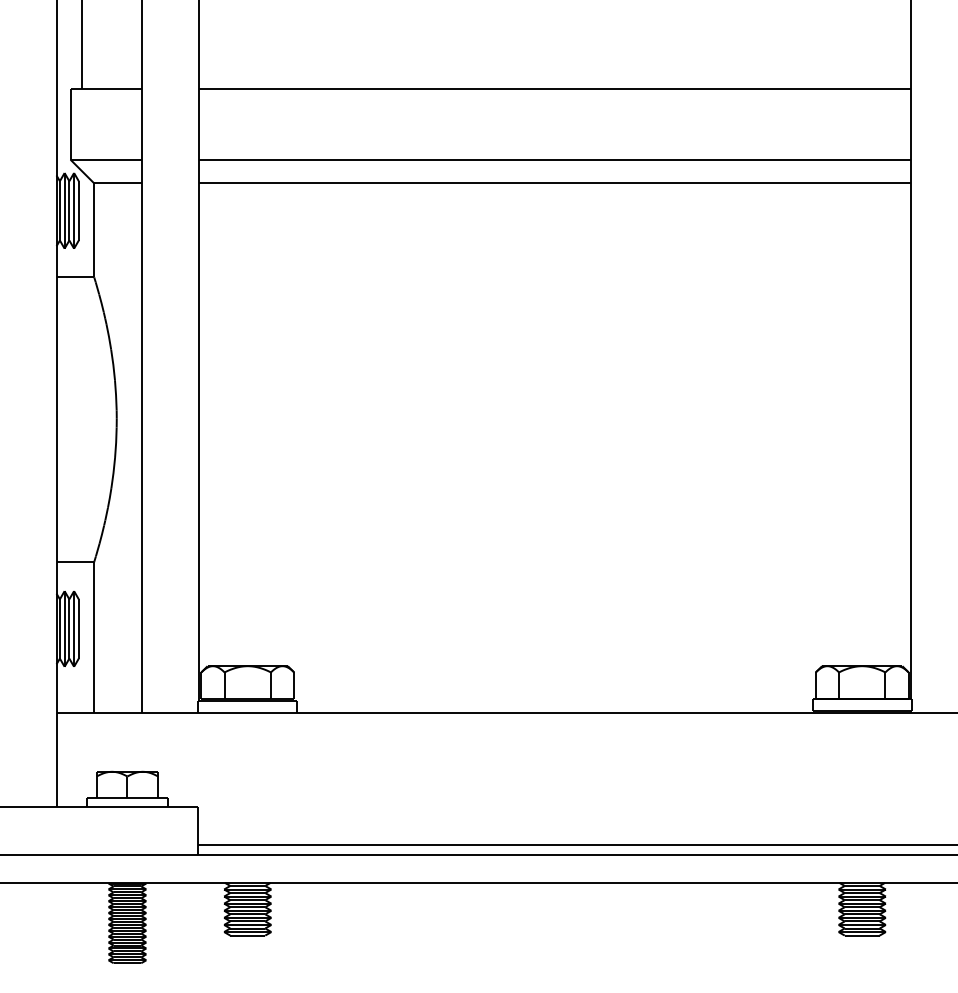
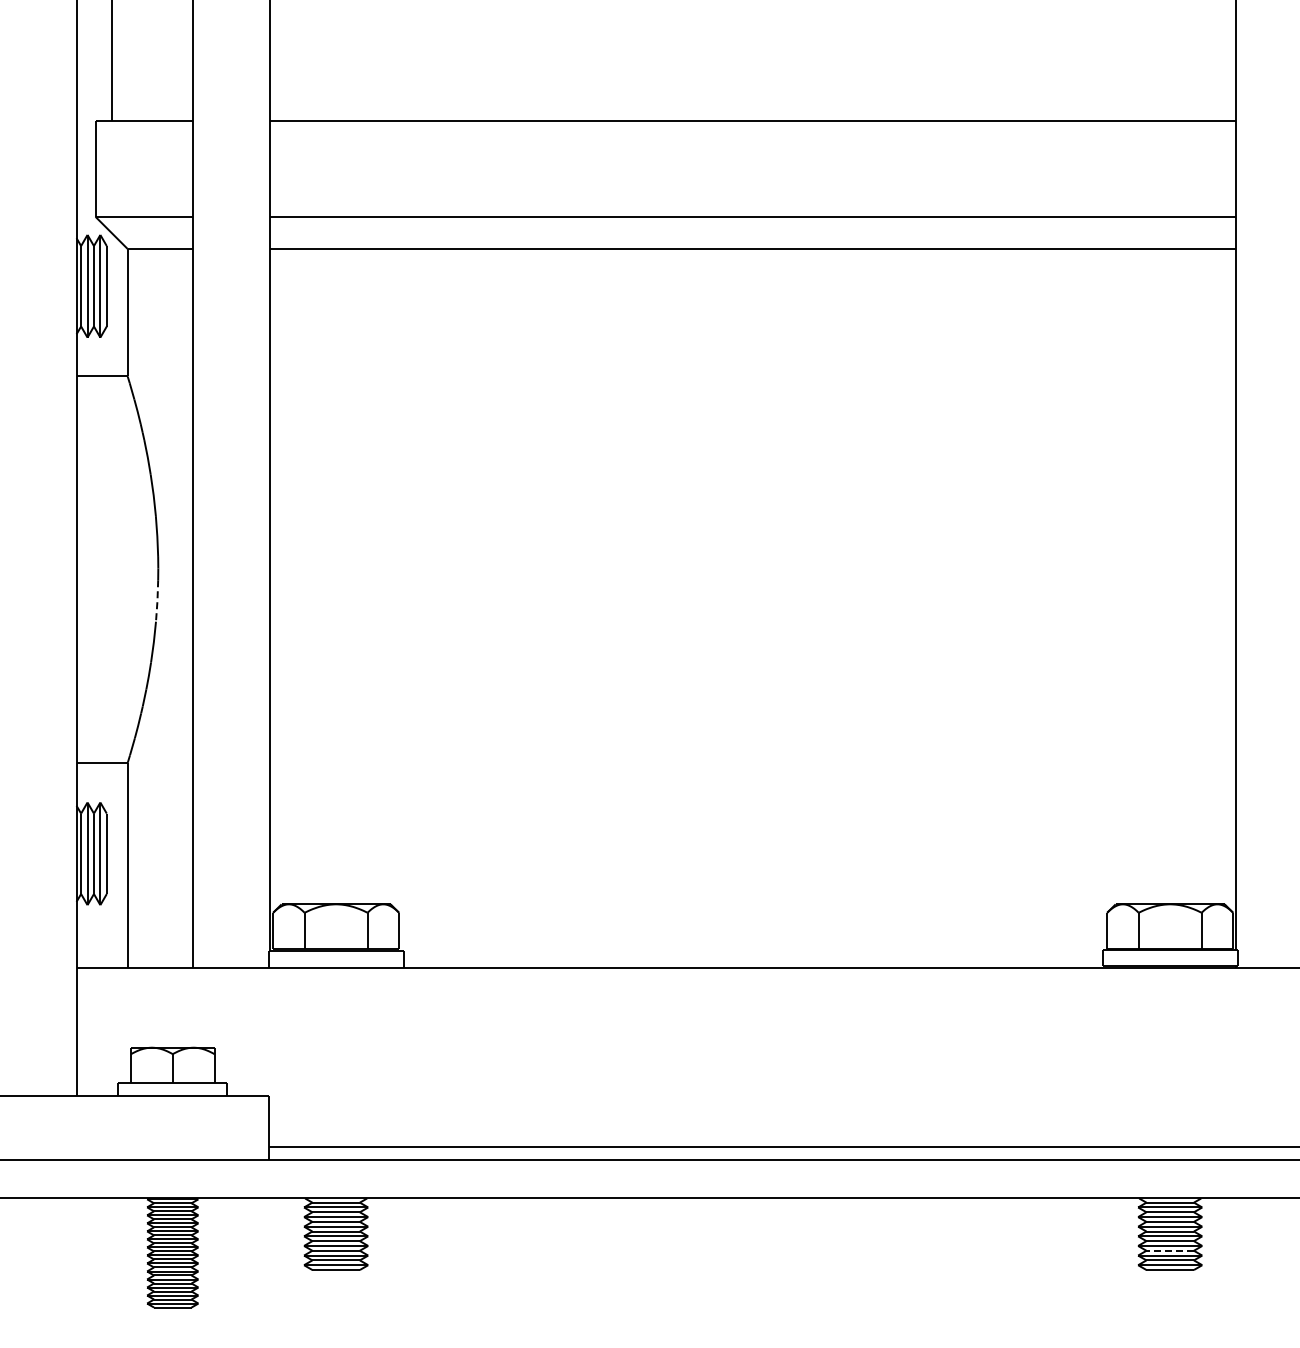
line: (116, 442) -> (157, 600), solid -> dashed
line: (862, 921) -> (1170, 1250), solid -> dashed

